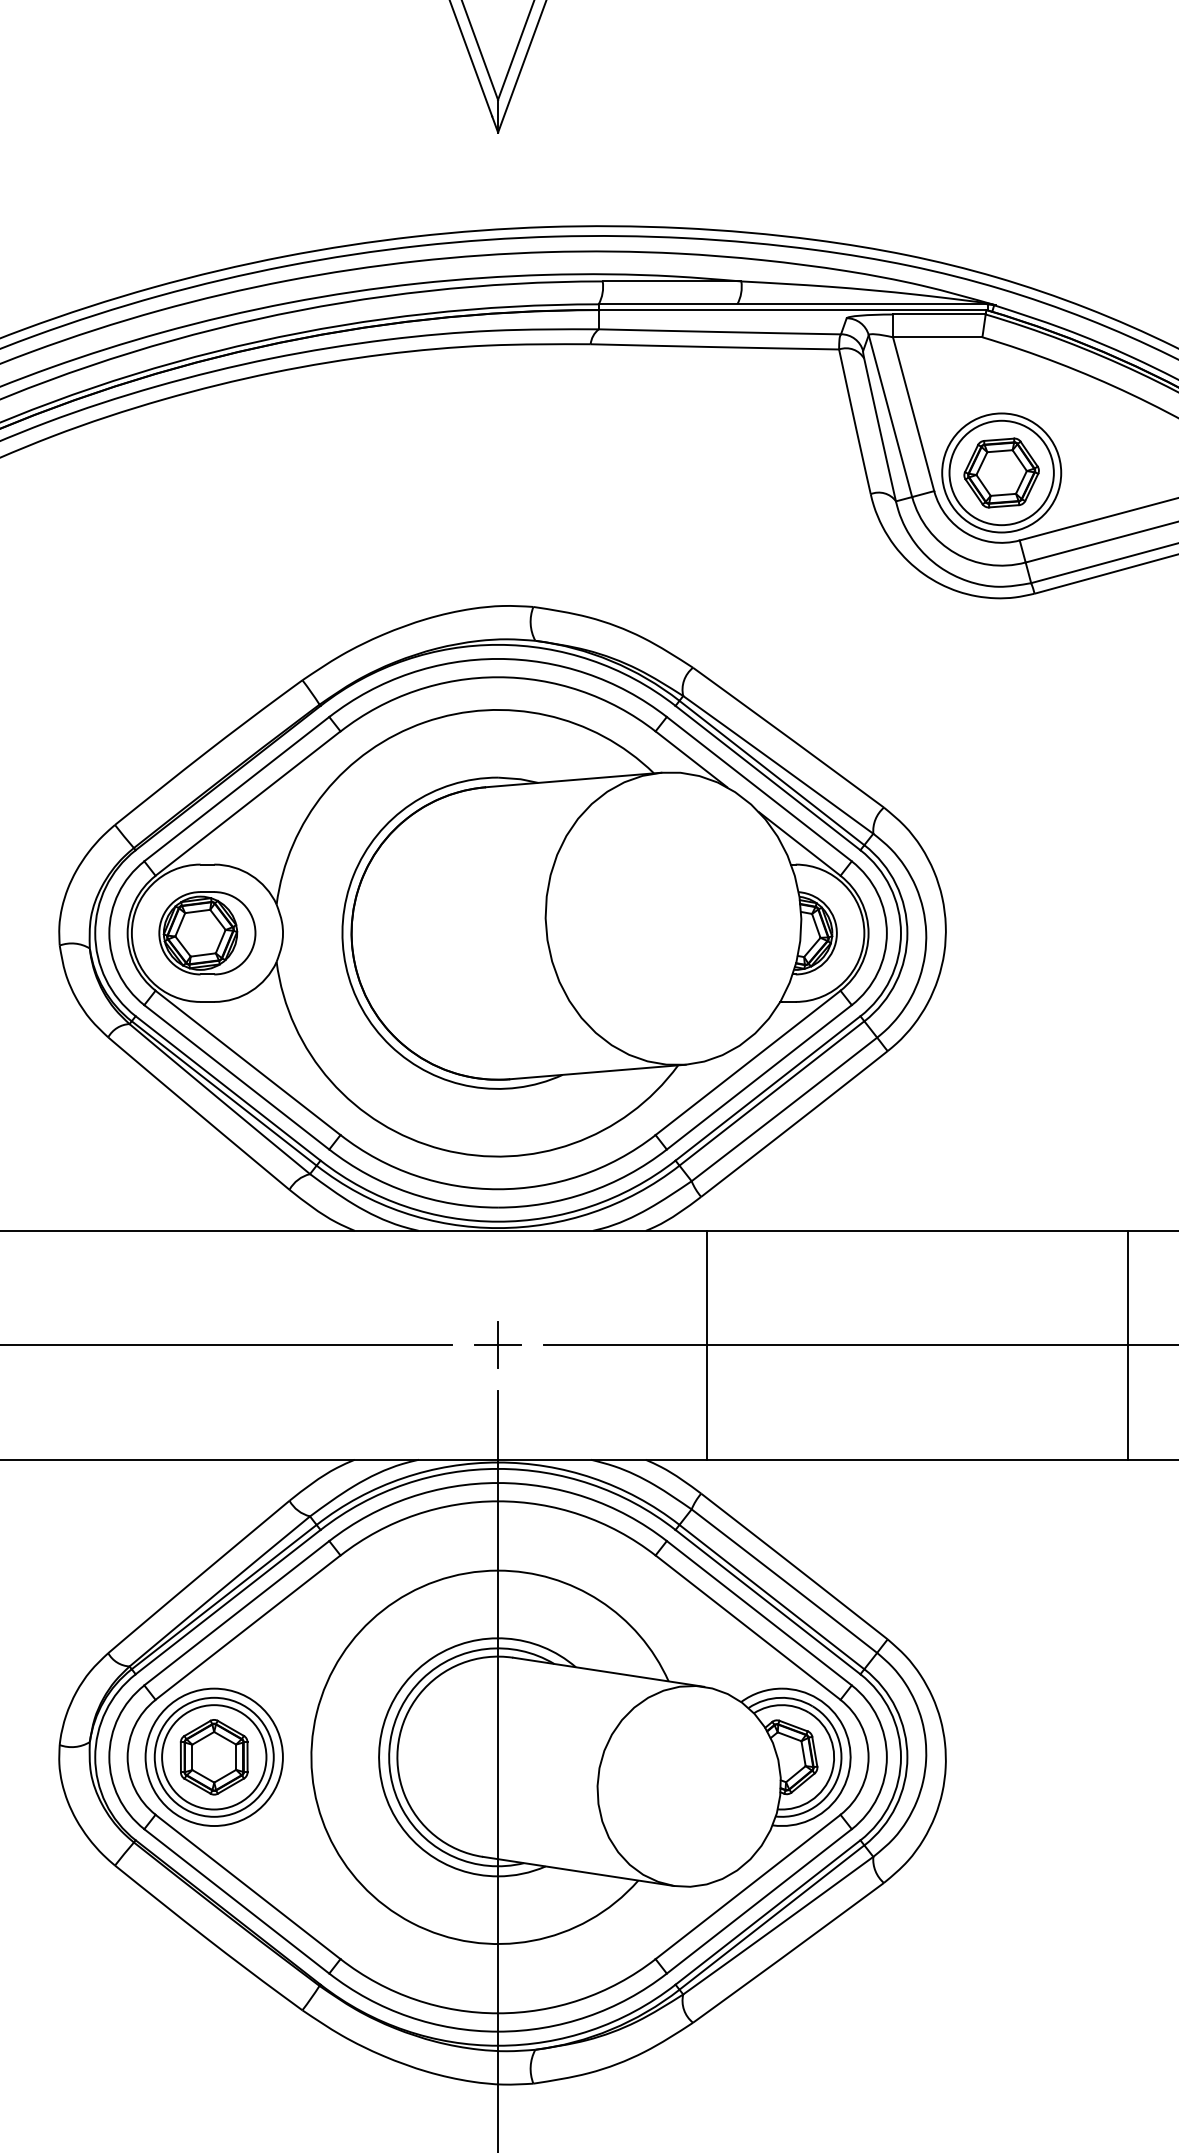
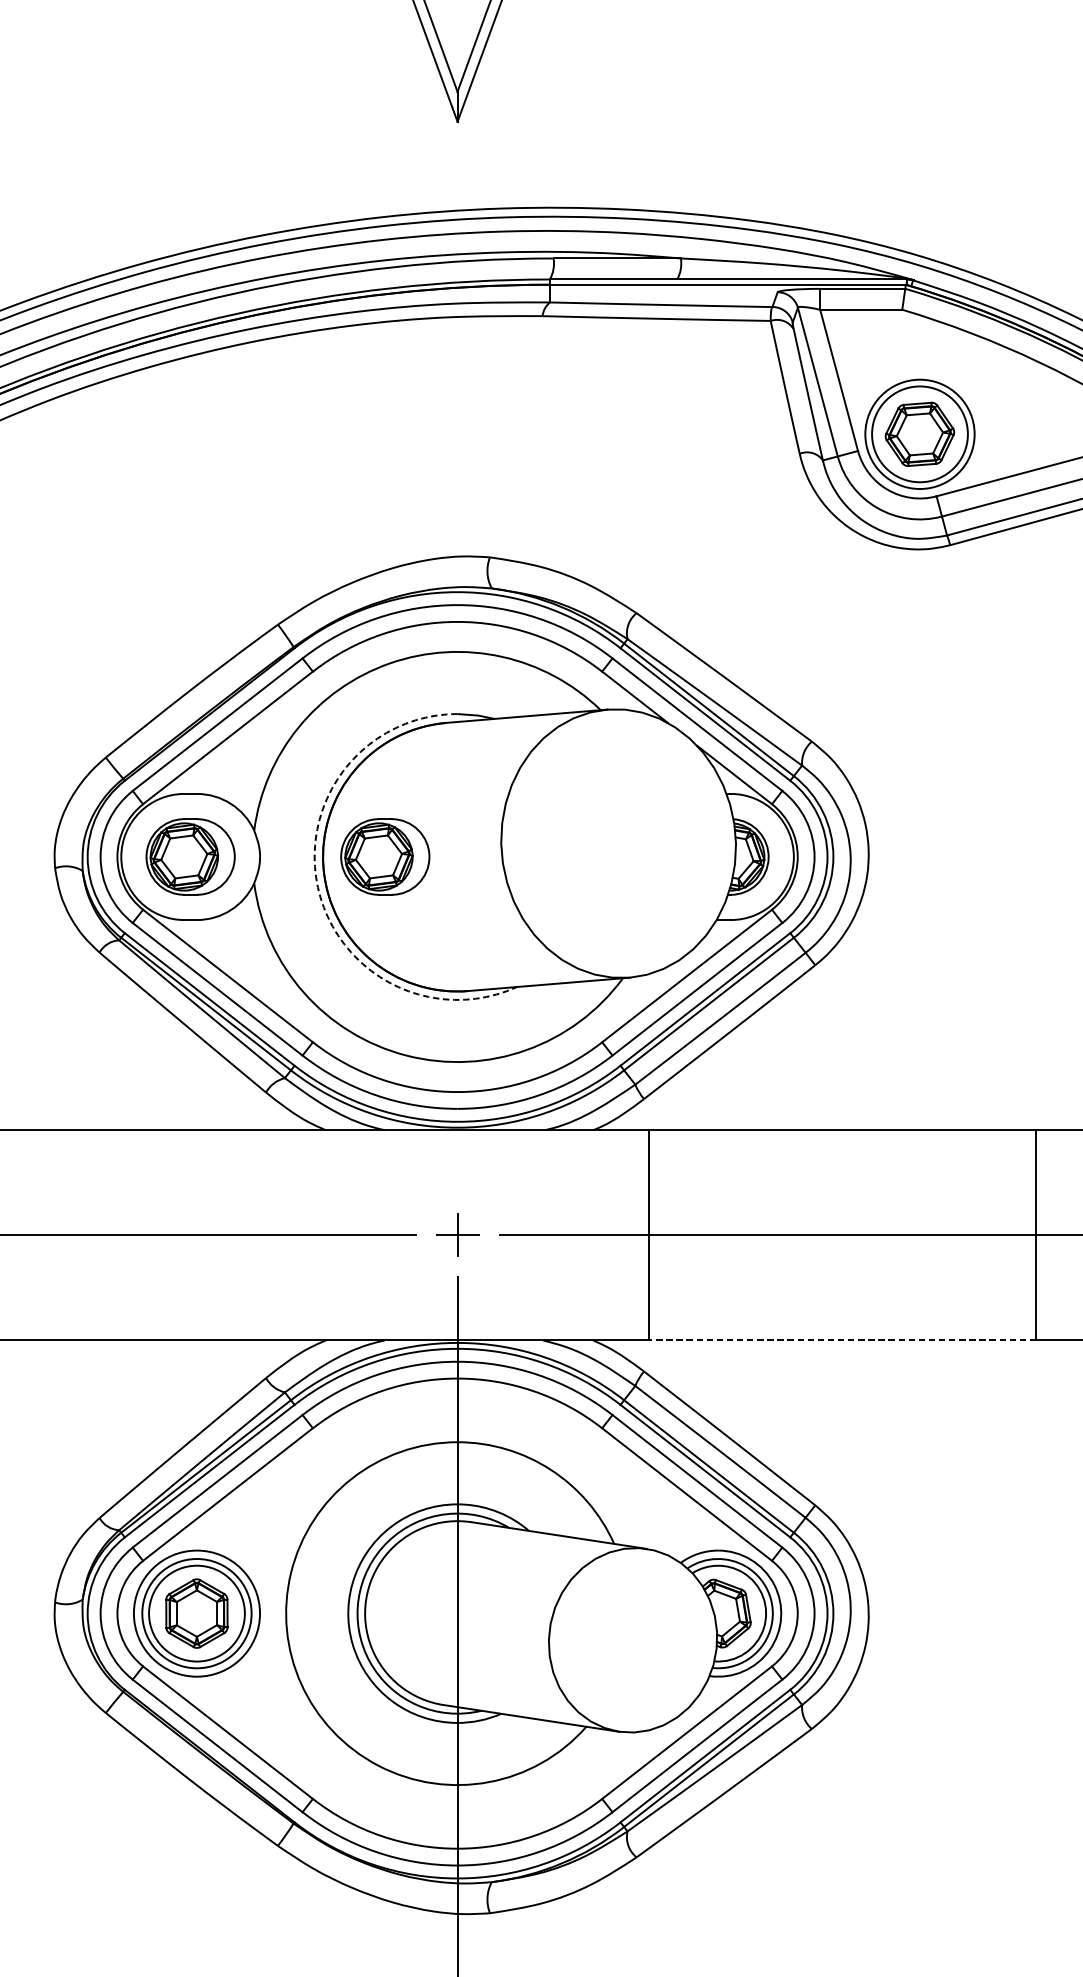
part: (419, 933) -> (385, 857), added
arc: (346, 966) -> (318, 887), solid -> dashed
line: (917, 1459) -> (842, 1340), solid -> dashed

